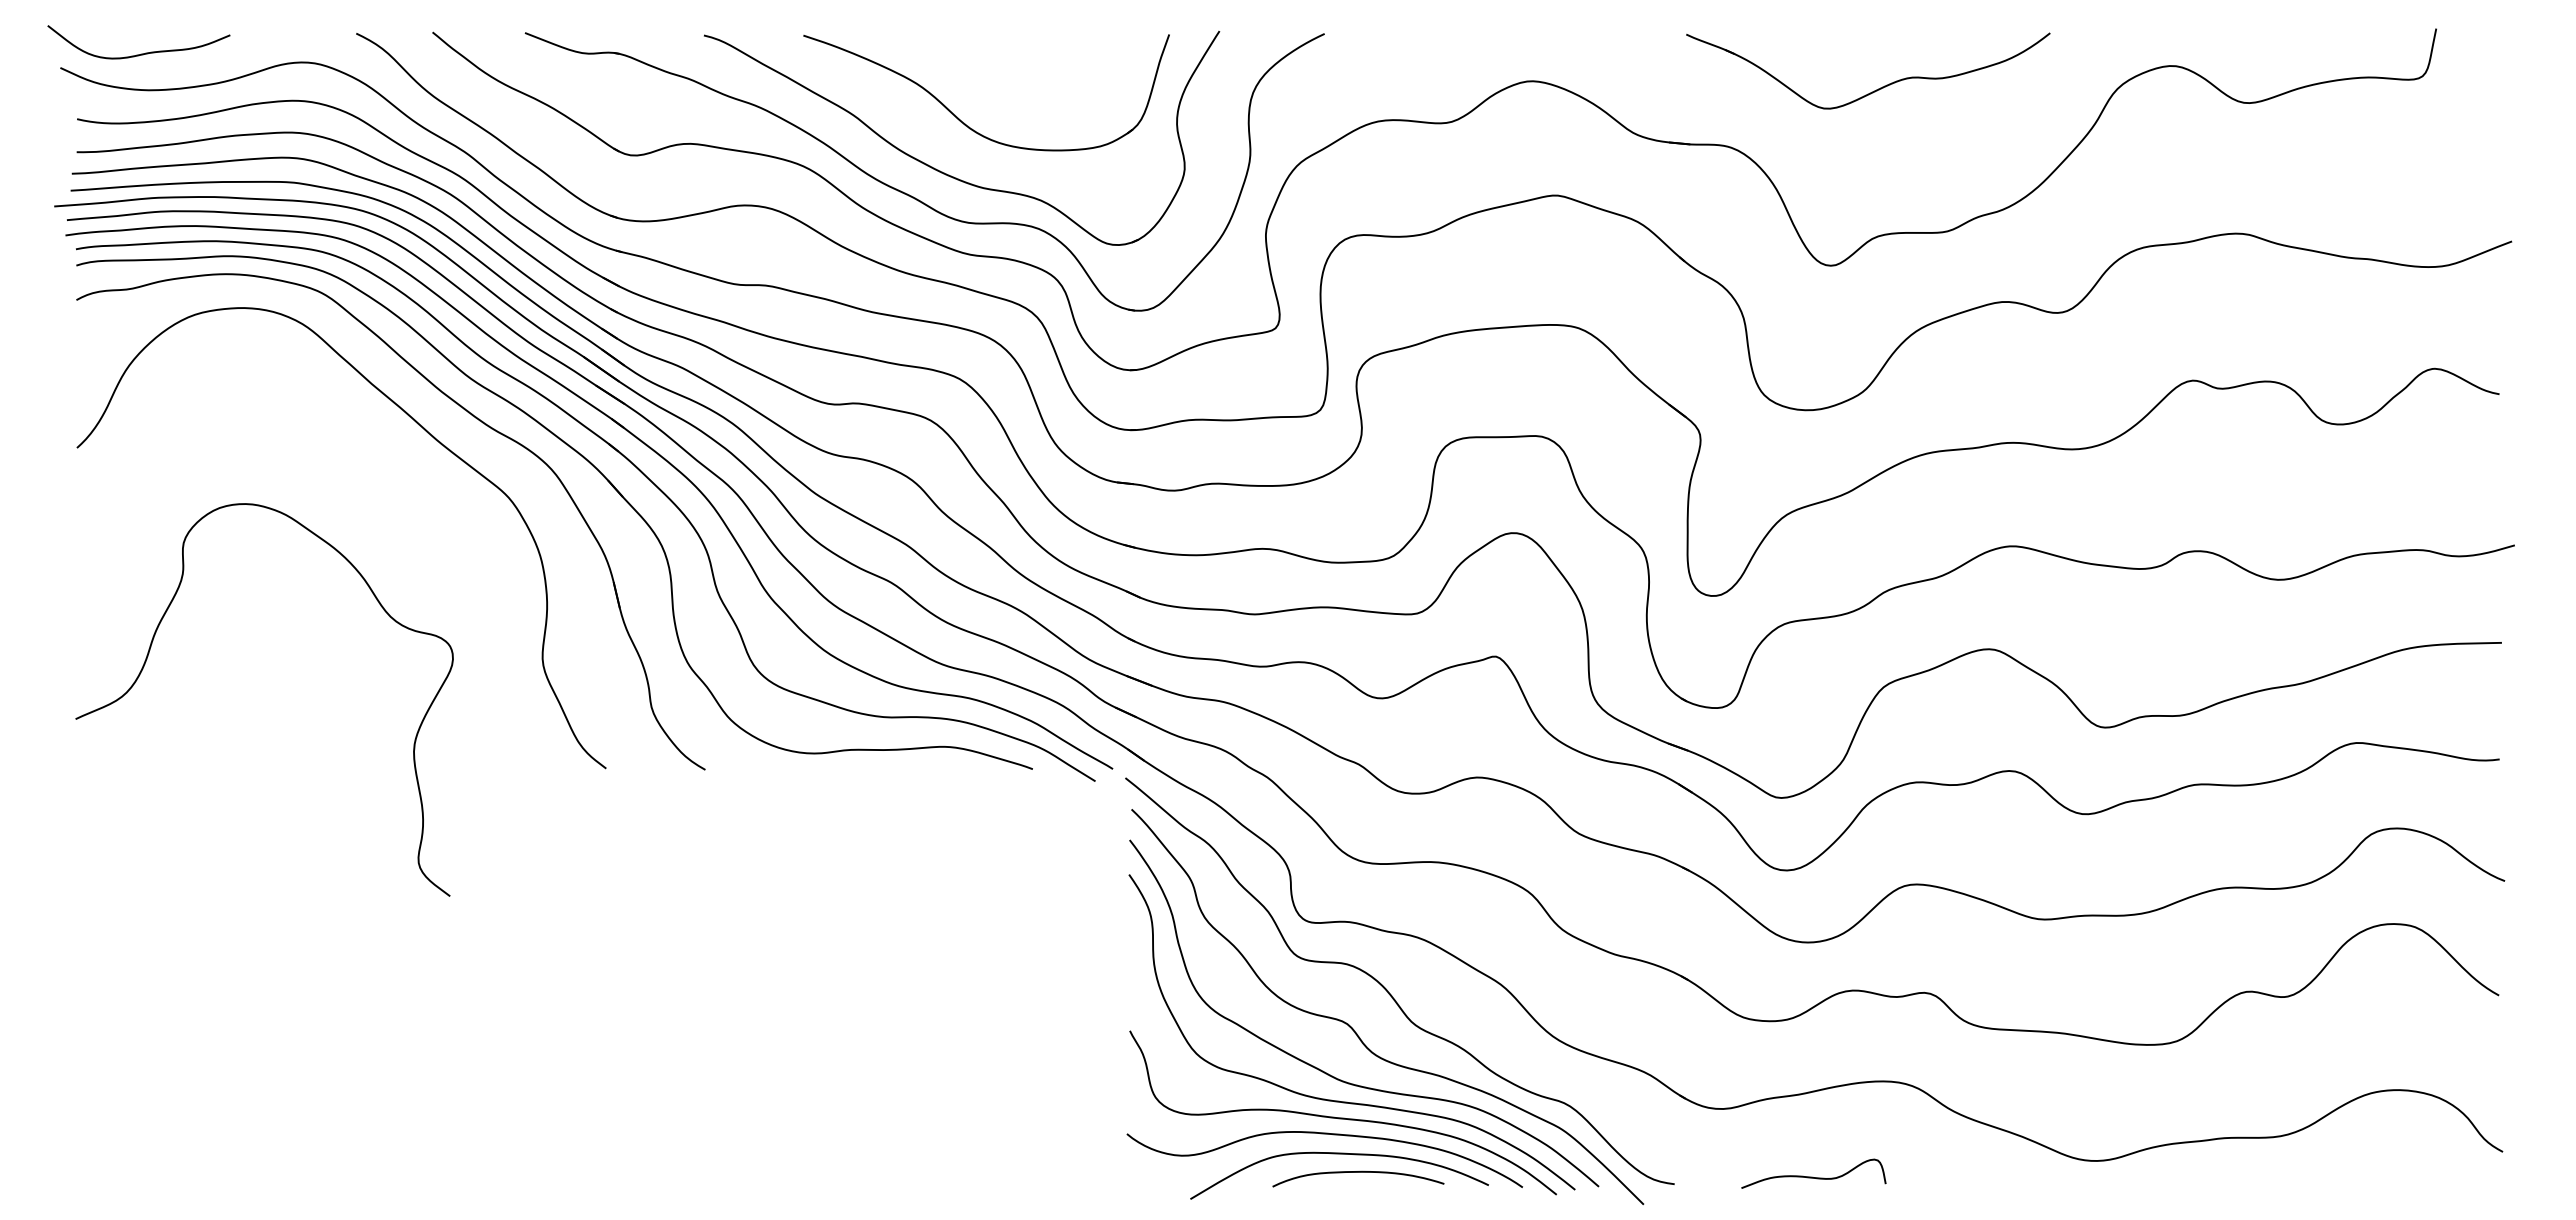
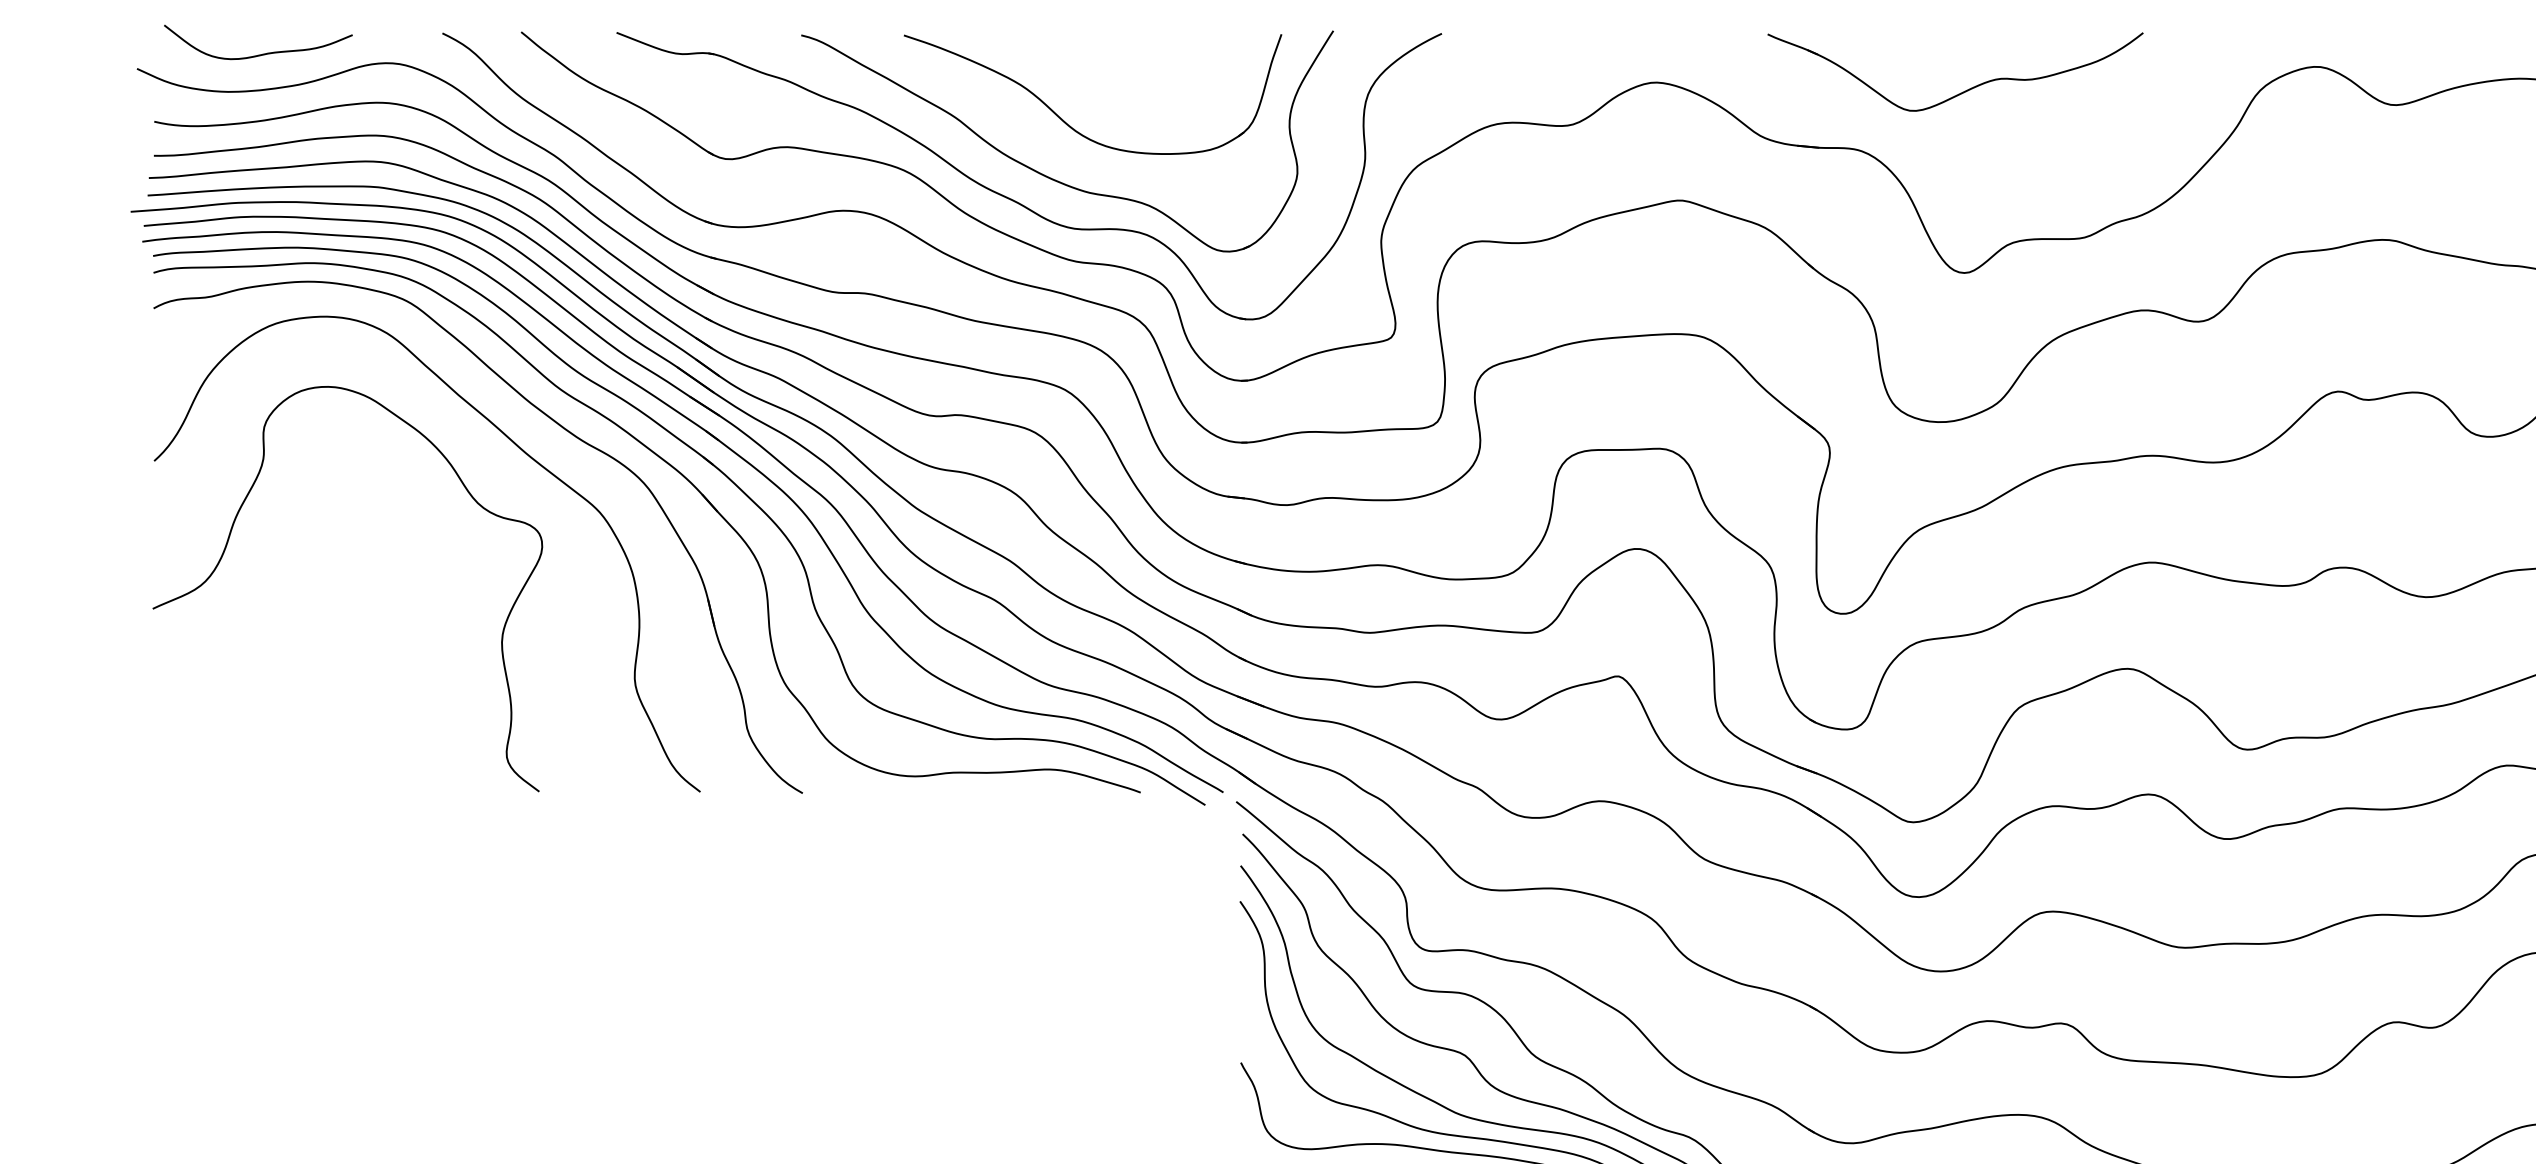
curve: (141, 53) -> (261, 53), moved
part: (1878, 88) -> (1966, 90), moved
curve: (147, 659) -> (226, 547), moved

